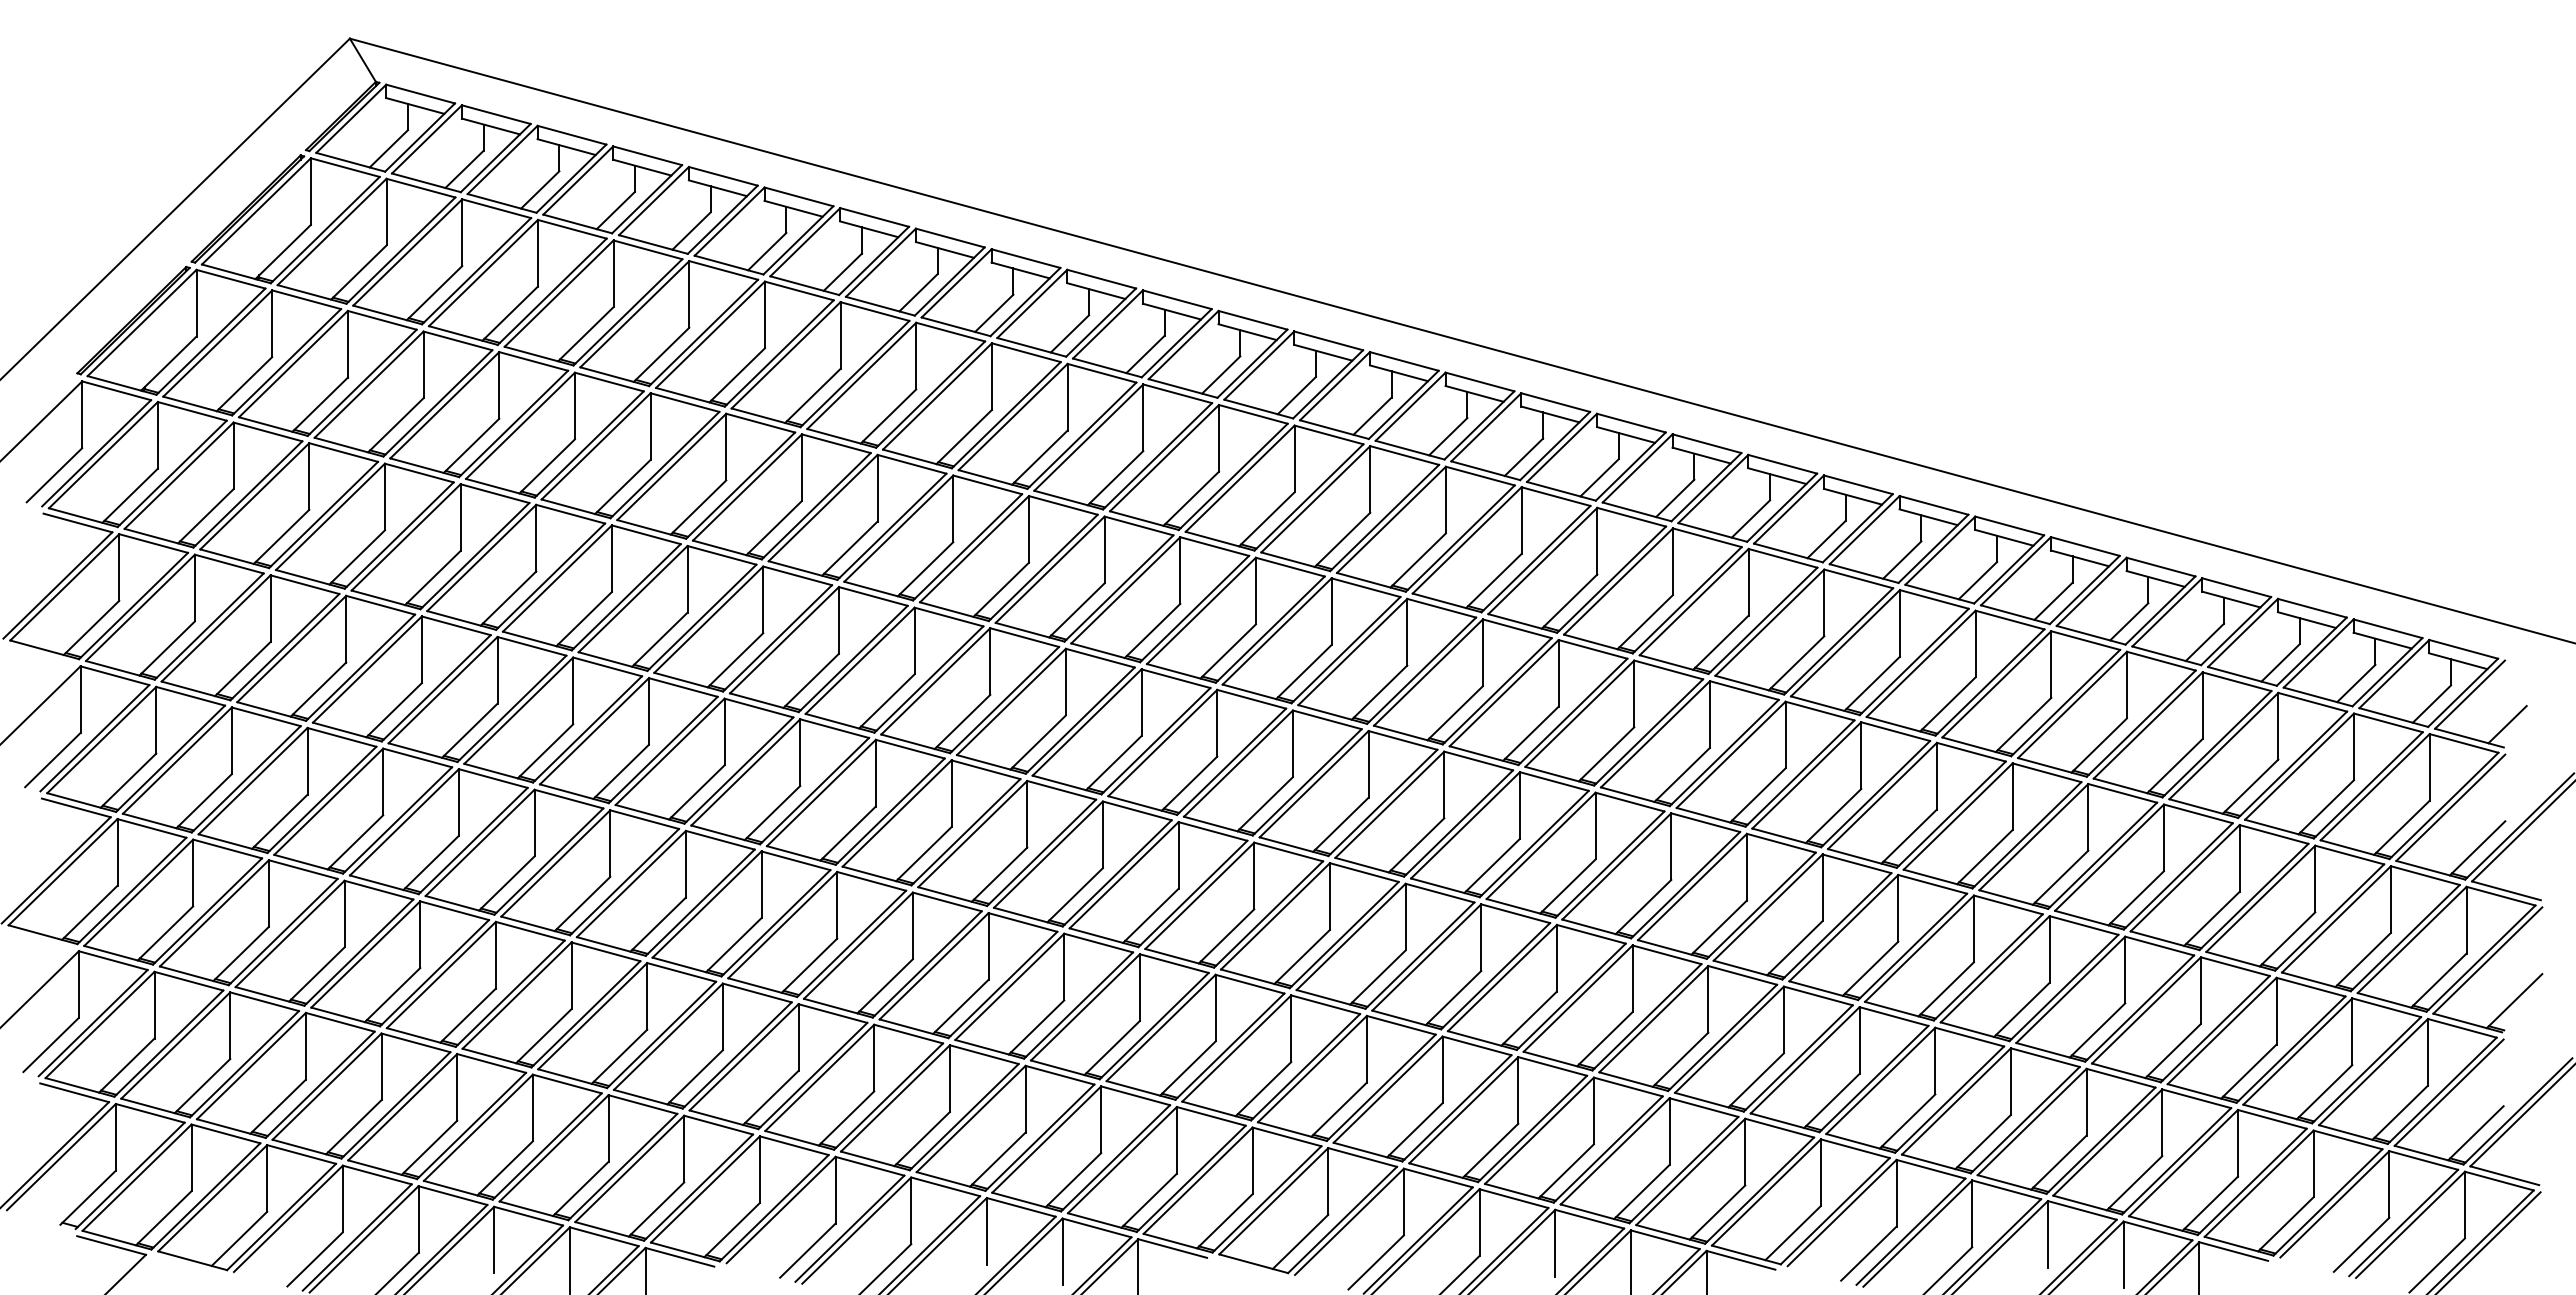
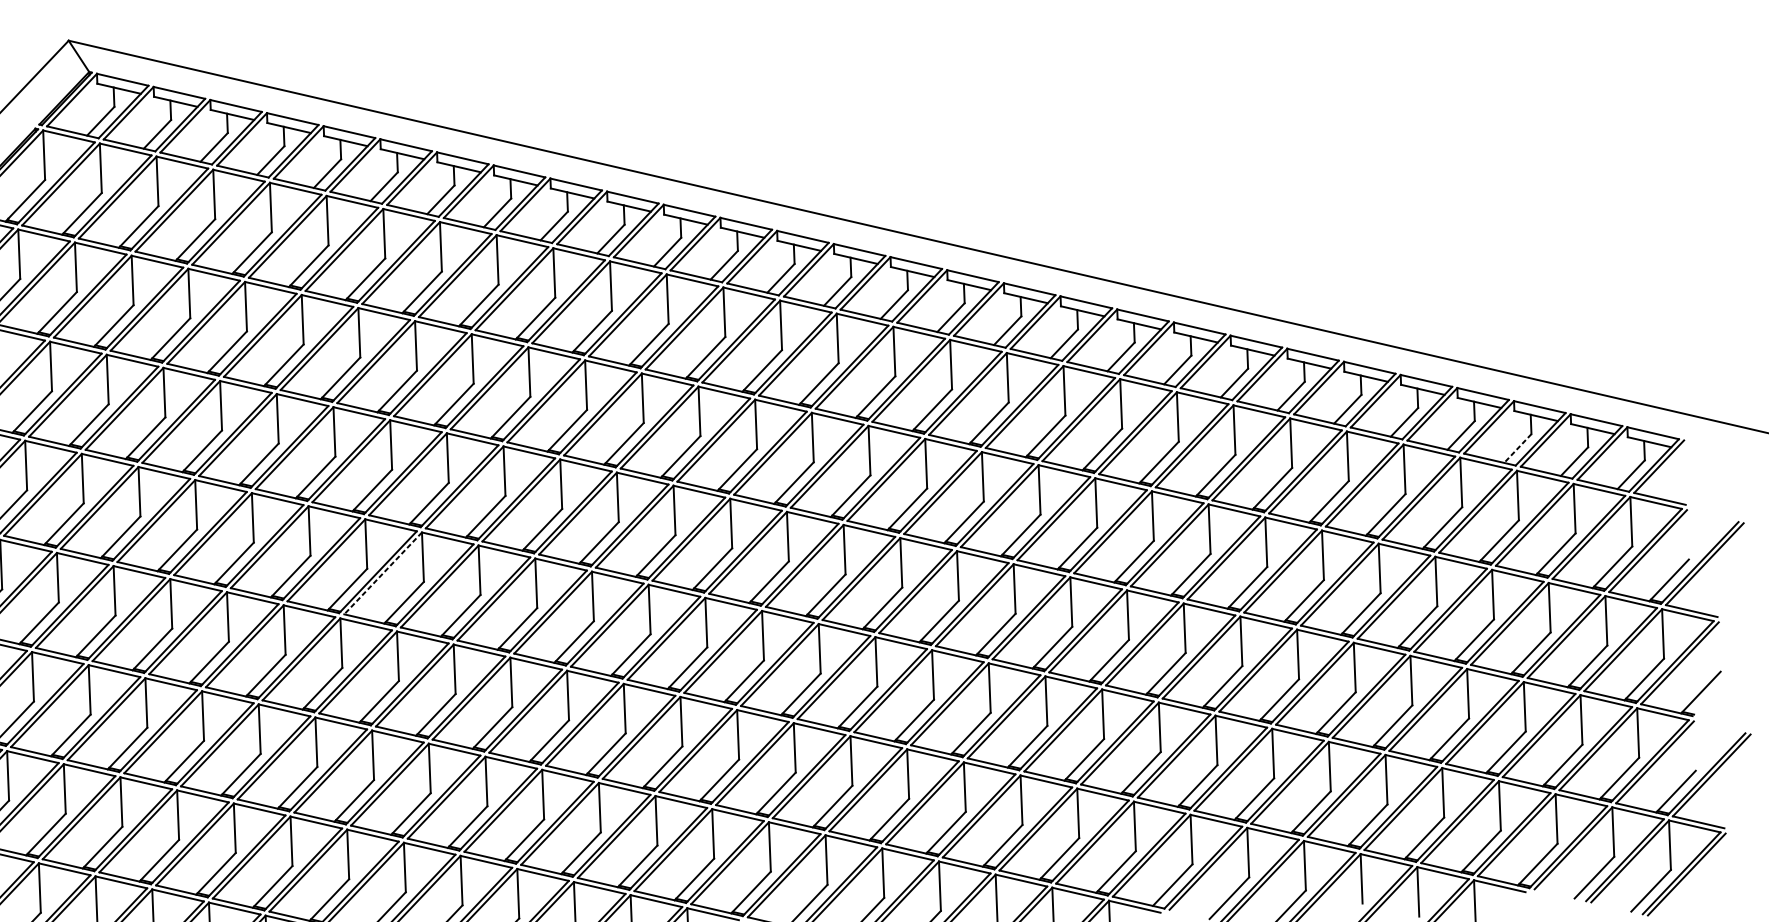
line: (2280, 662) -> (1517, 448), solid -> dashed
line: (2507, 724) -> (1687, 487), removed
line: (745, 772) -> (382, 573), solid -> dashed

